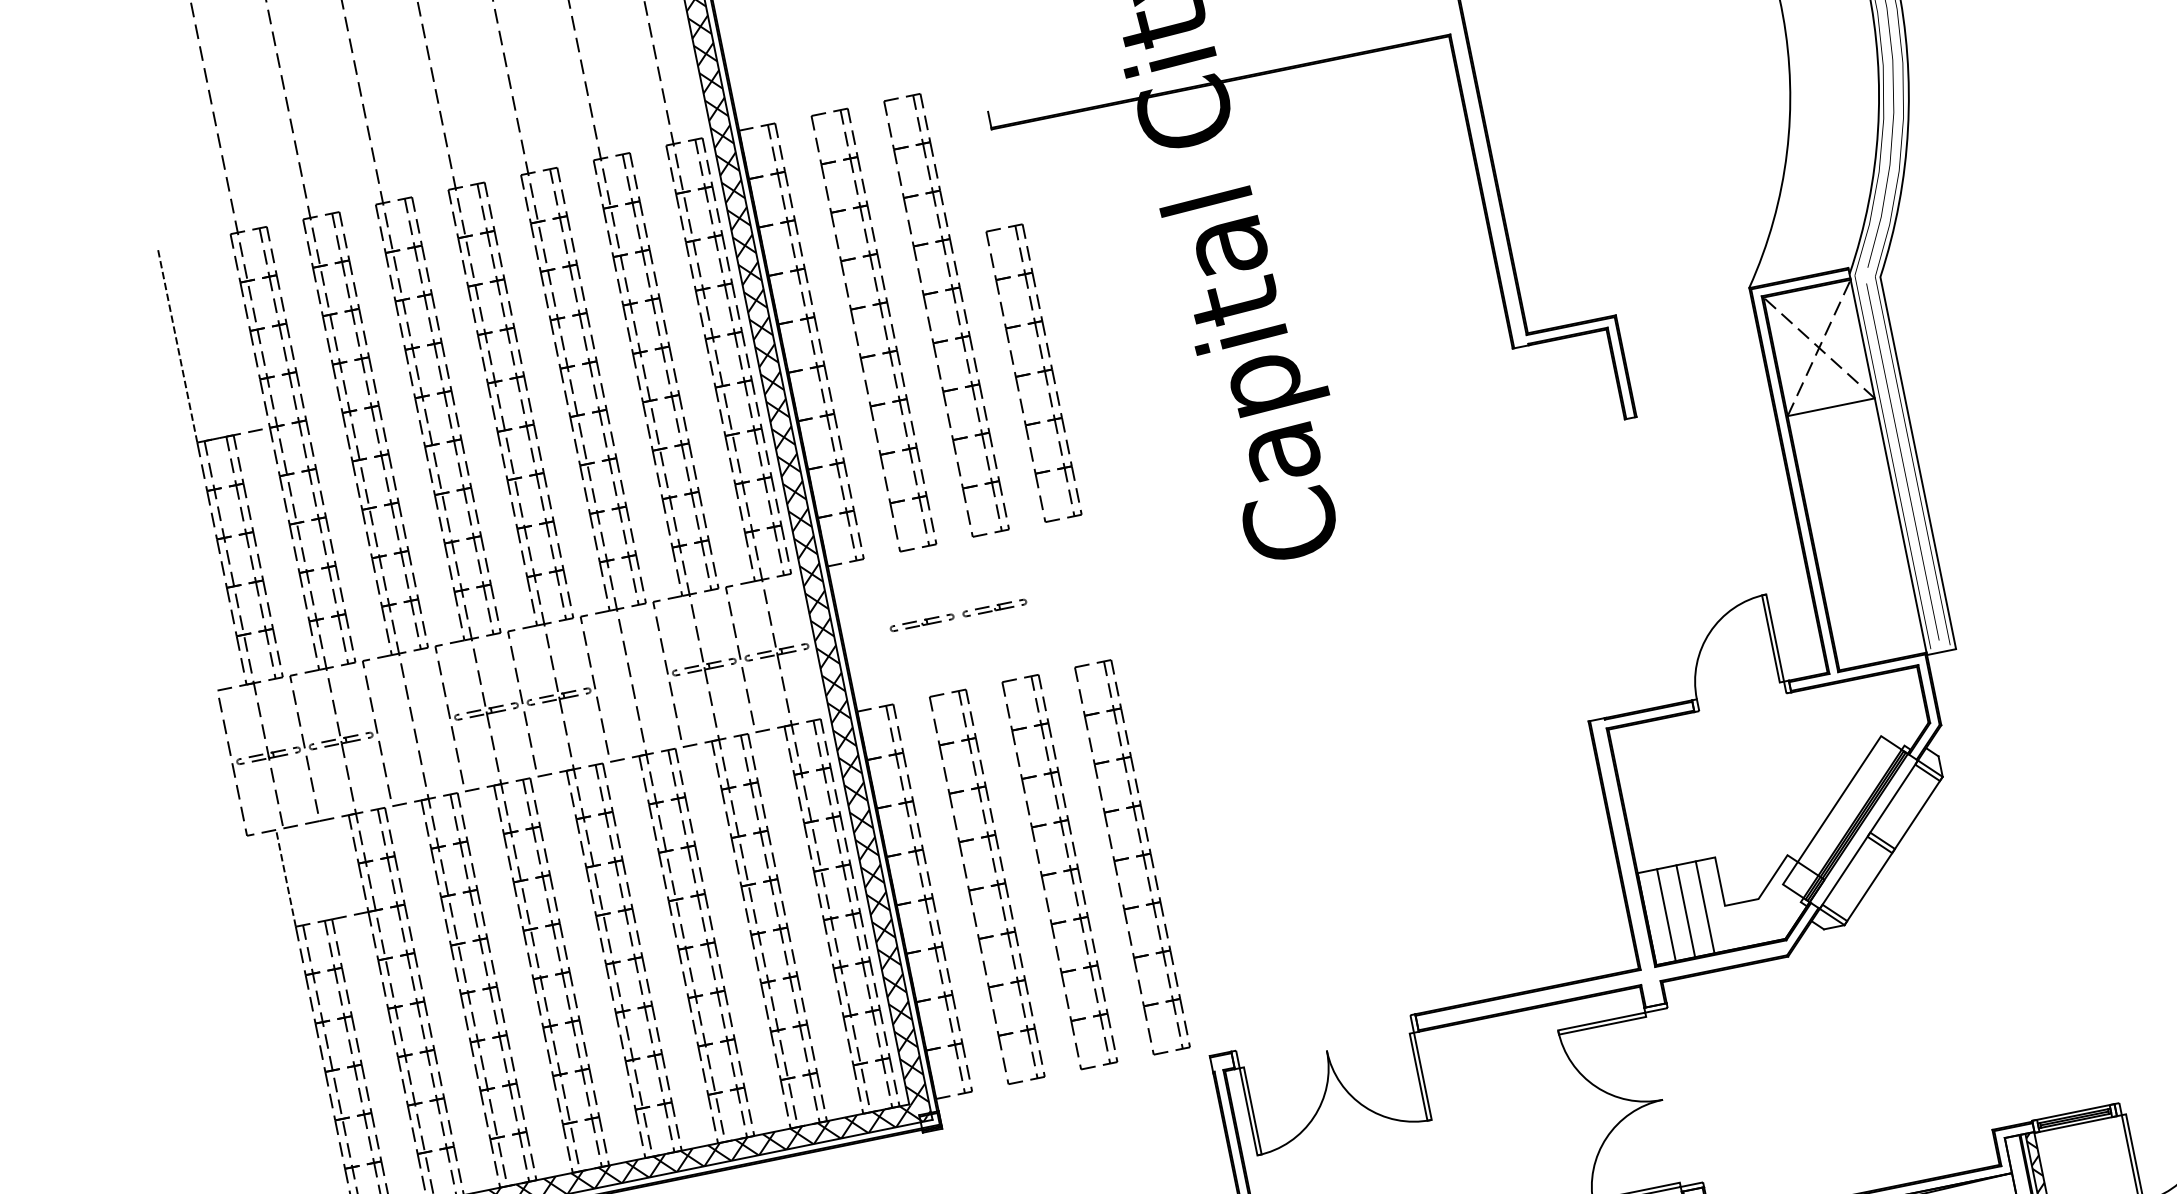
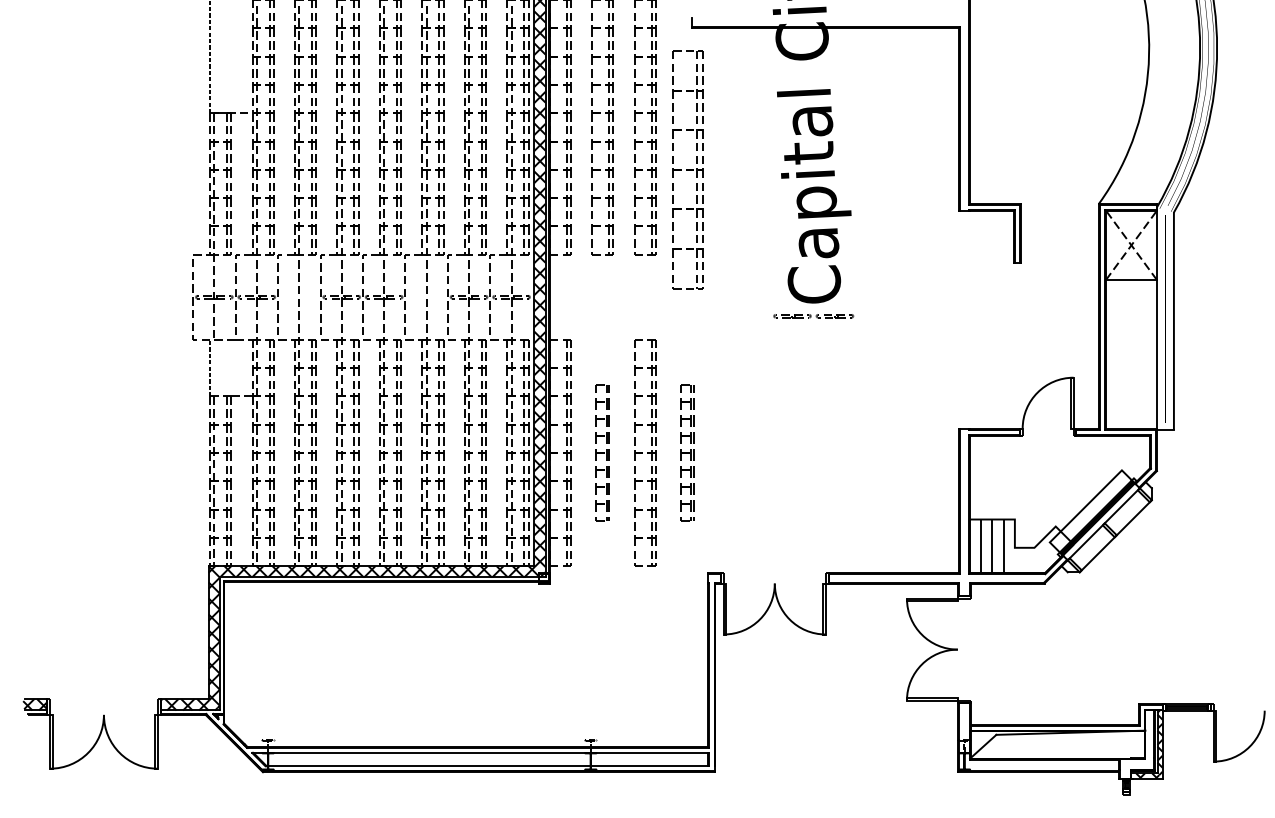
part: (1033, 372) -> (687, 169), size x1.4
part: (958, 616) -> (813, 316), moved
part: (1131, 856) -> (687, 452), size x0.6
part: (986, 886) -> (602, 452), size x0.6

